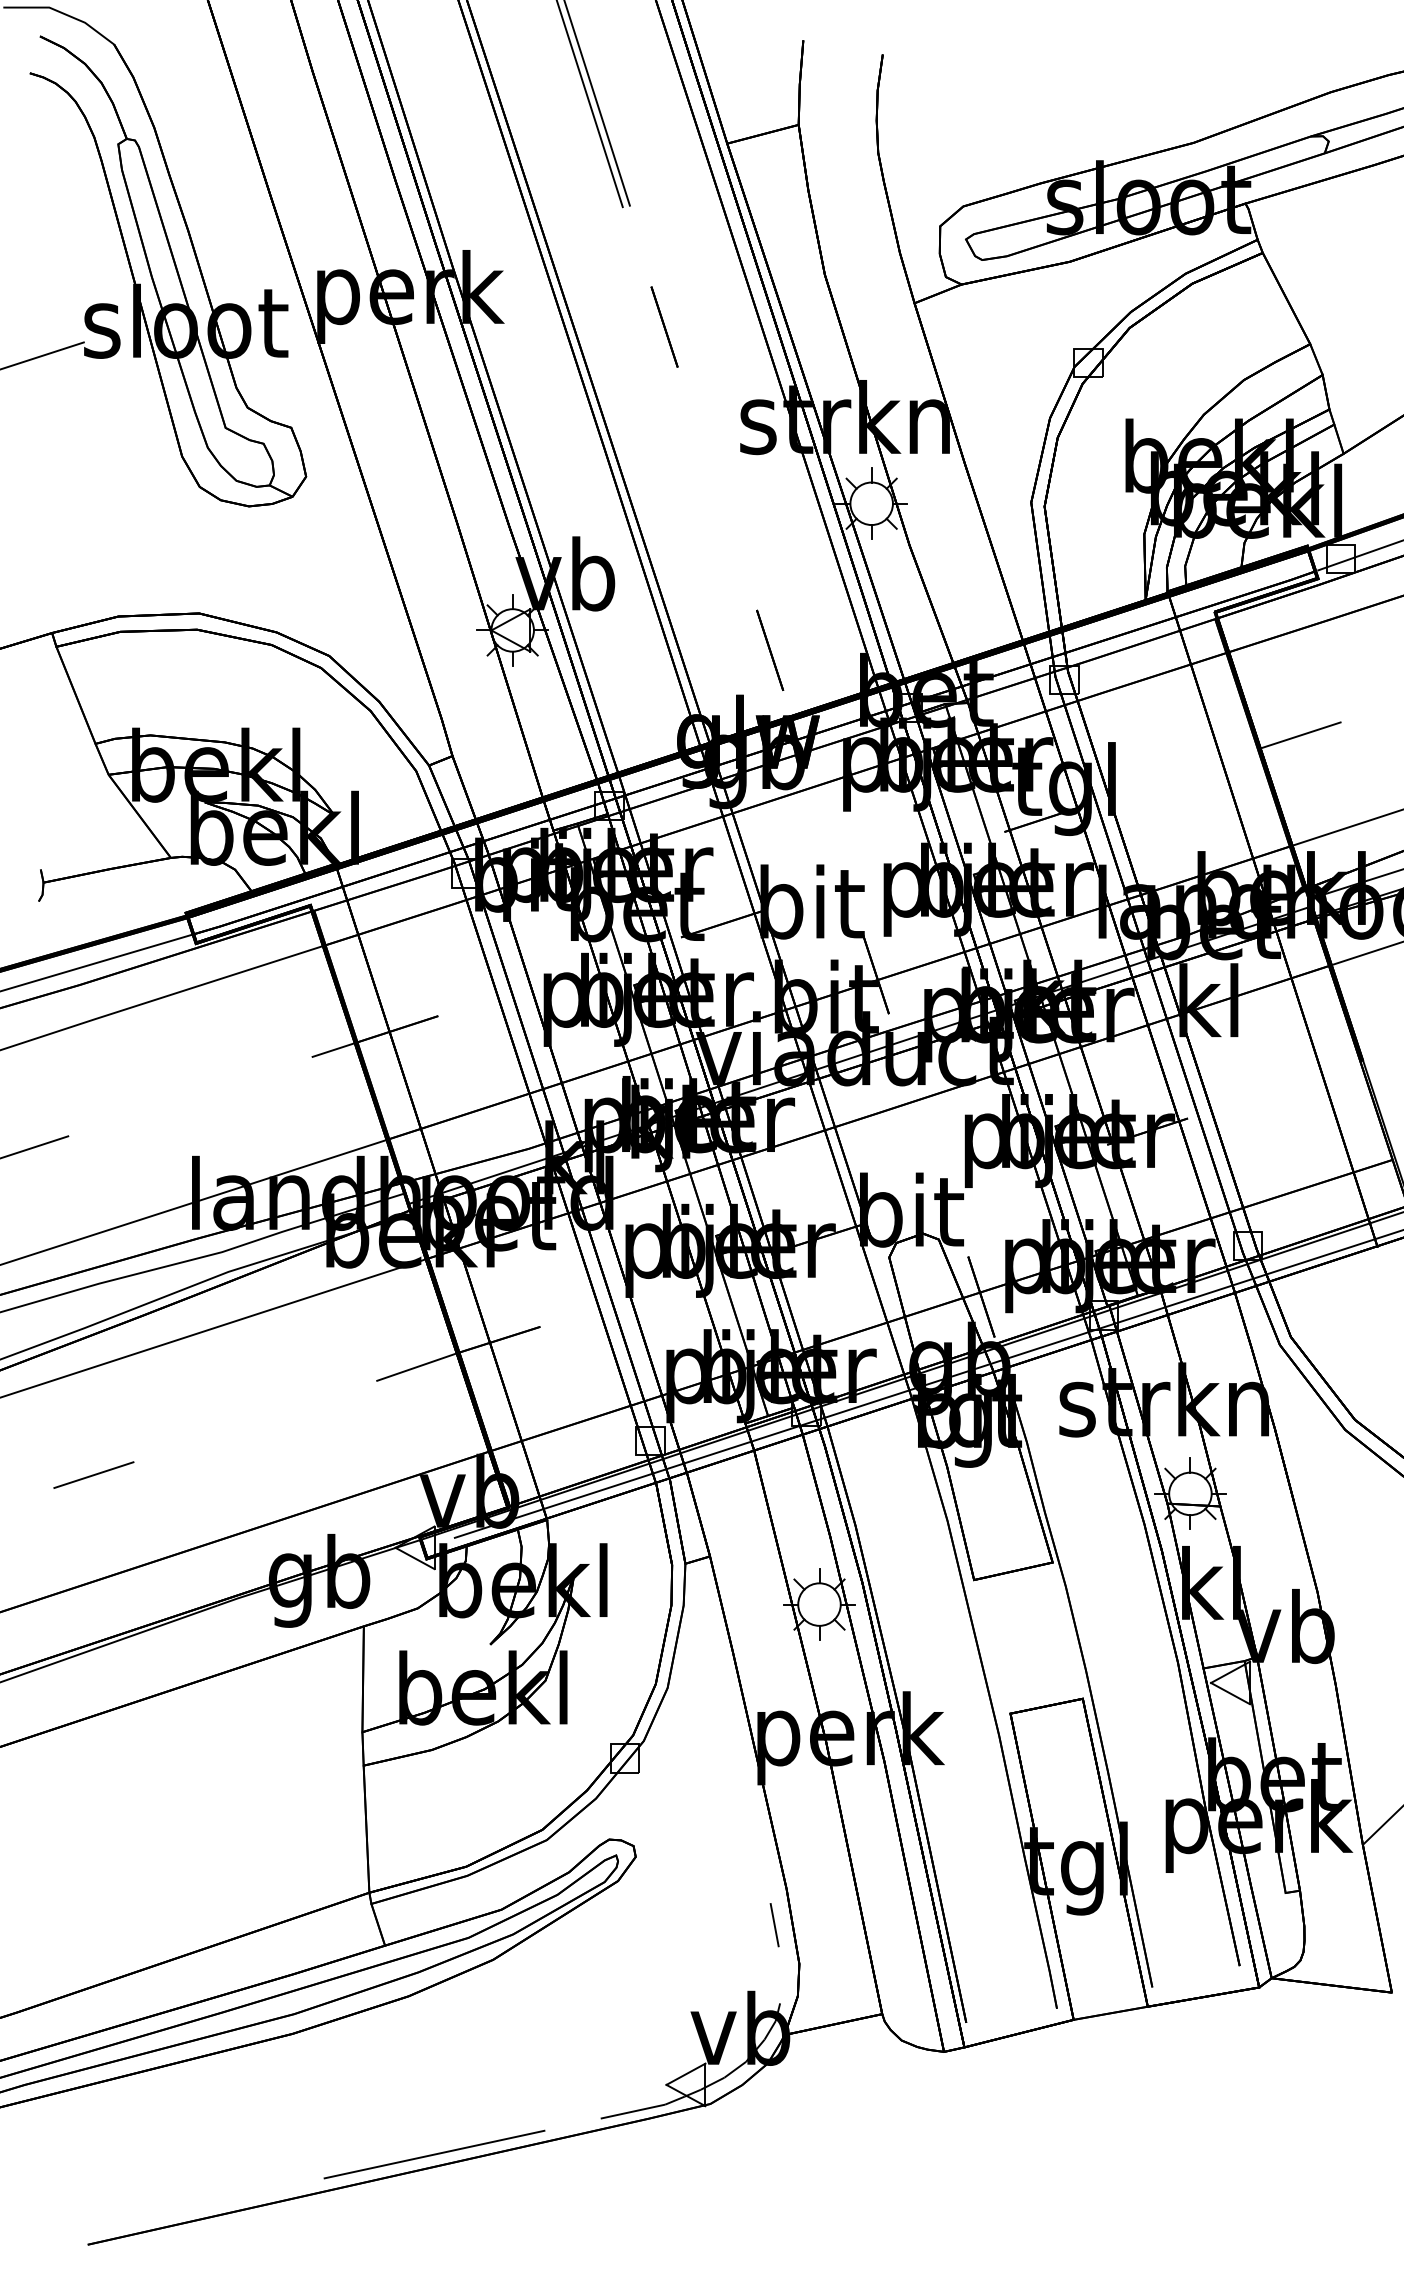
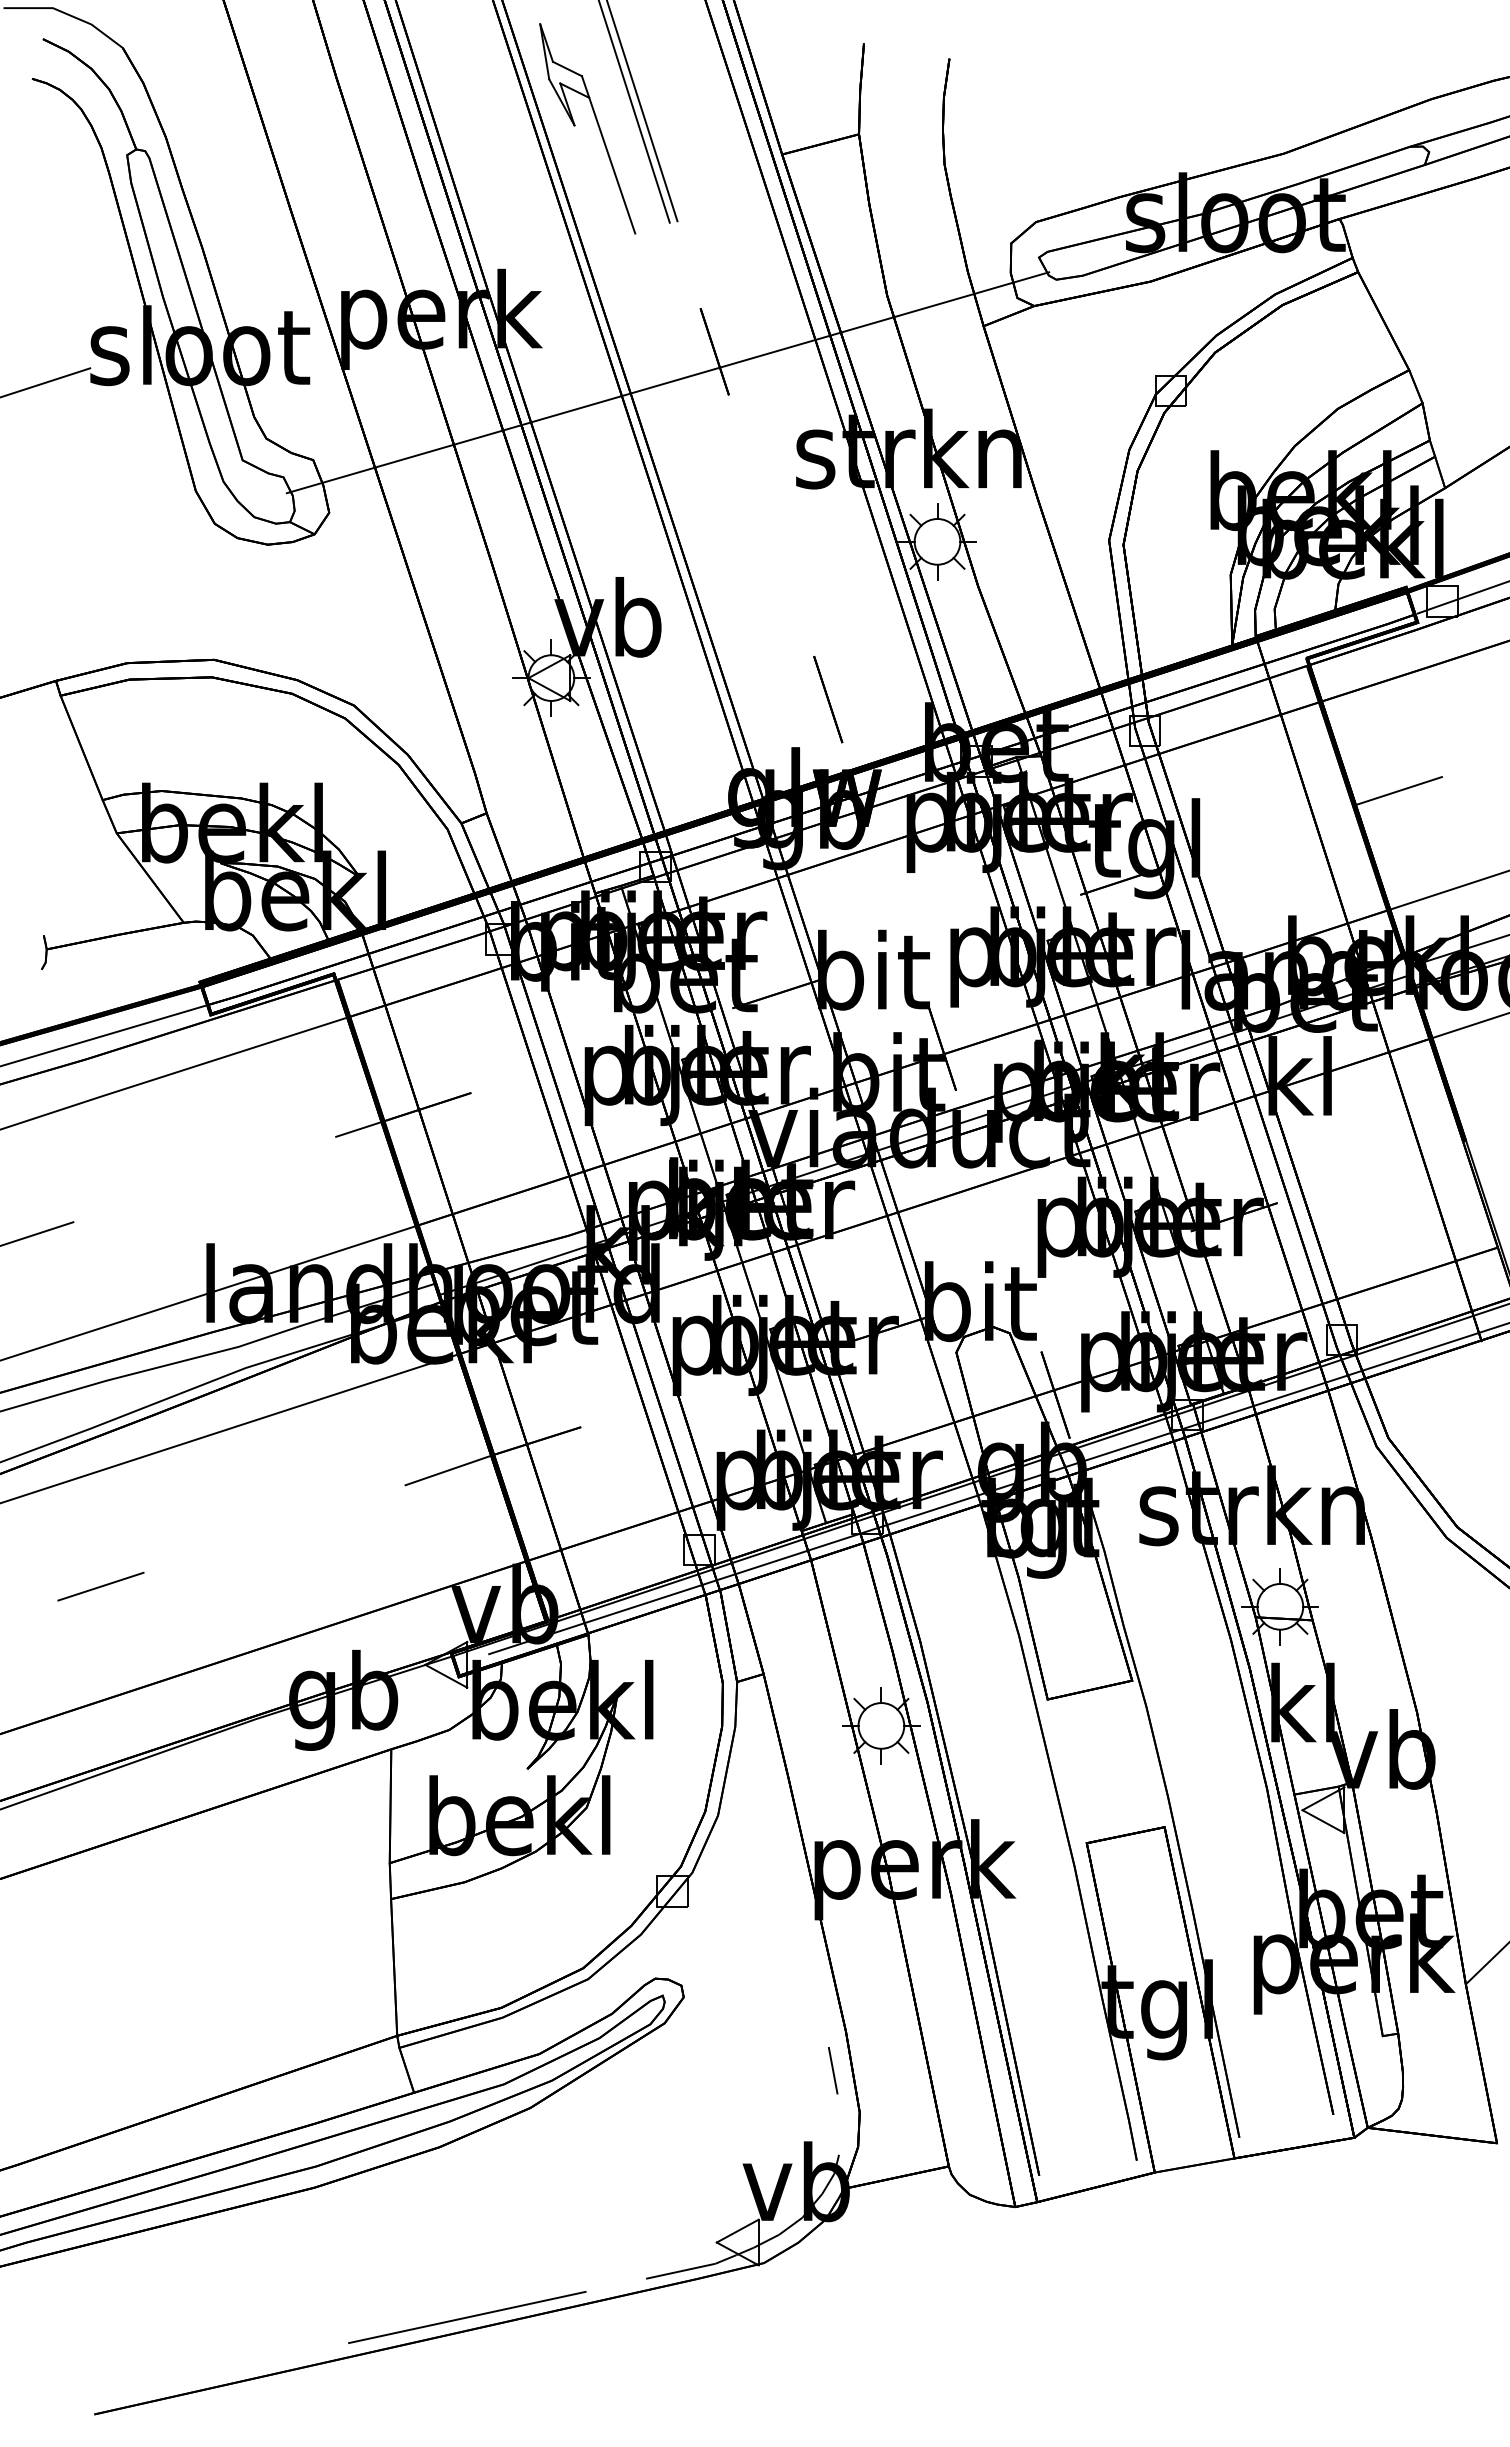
part: (555, 116) -> (597, 125), added
line: (620, 355) -> (667, 382), added

